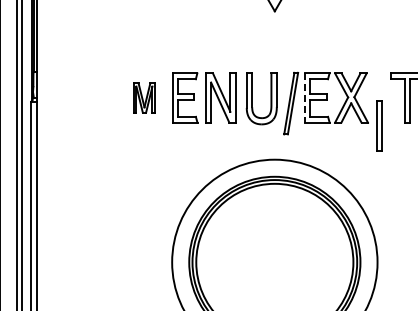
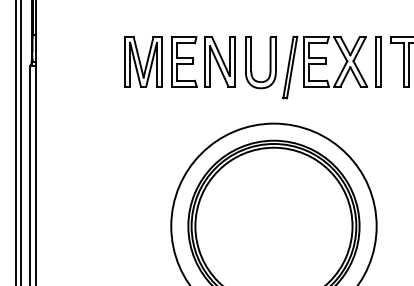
part: (144, 97) -> (143, 61), size x1.67
line: (304, 98) -> (303, 62), dashed -> solid
part: (379, 125) -> (378, 61), moved

